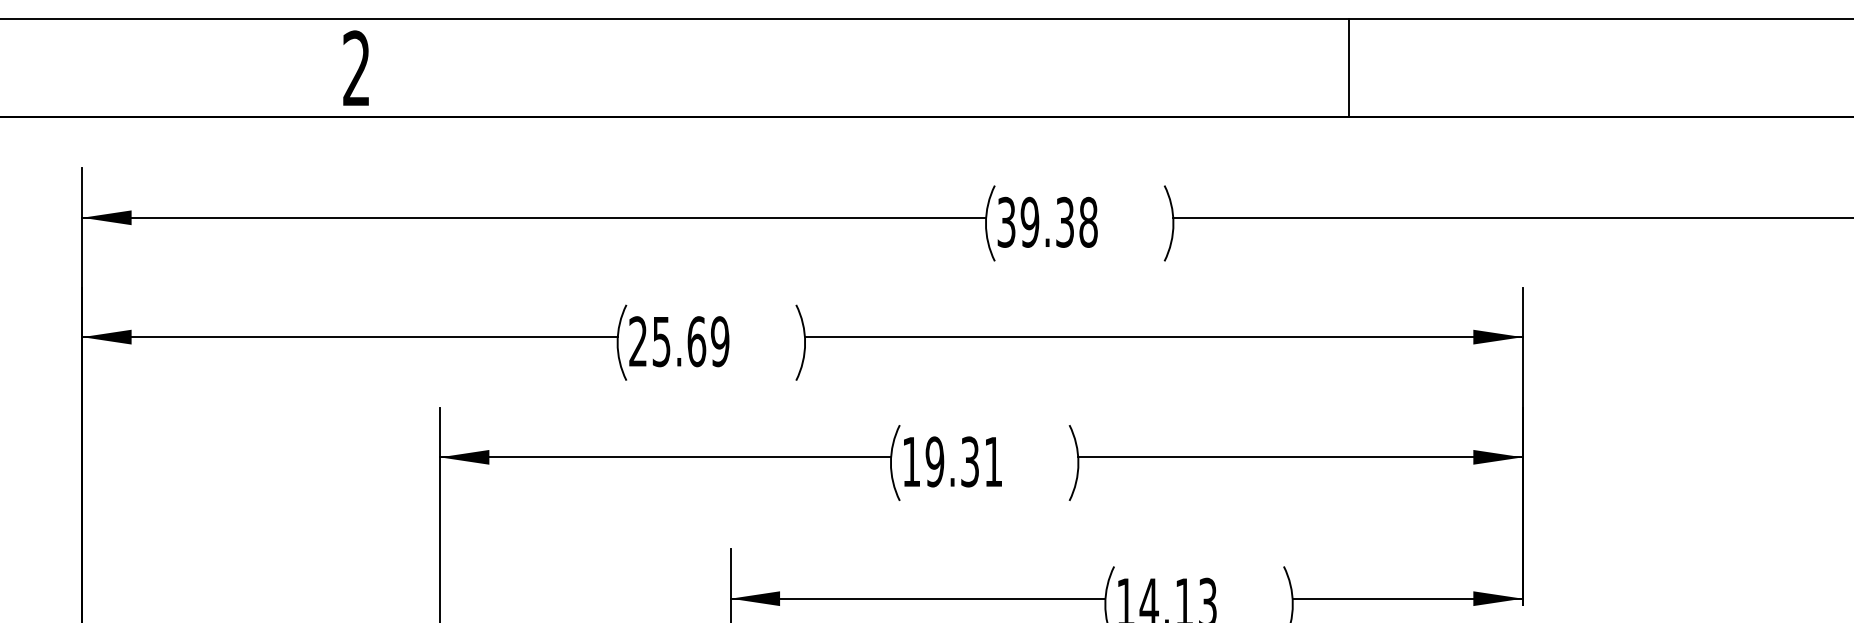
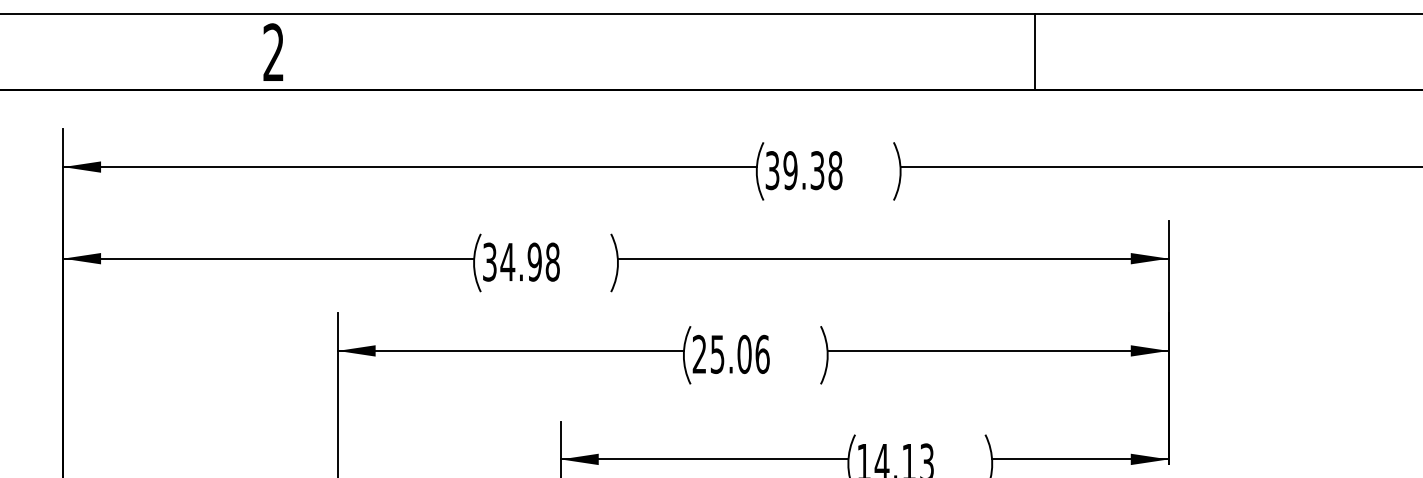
text: (679, 340) -> (521, 261), 25.69 -> 34.98
text: (951, 460) -> (730, 353), 19.31 -> 25.06

